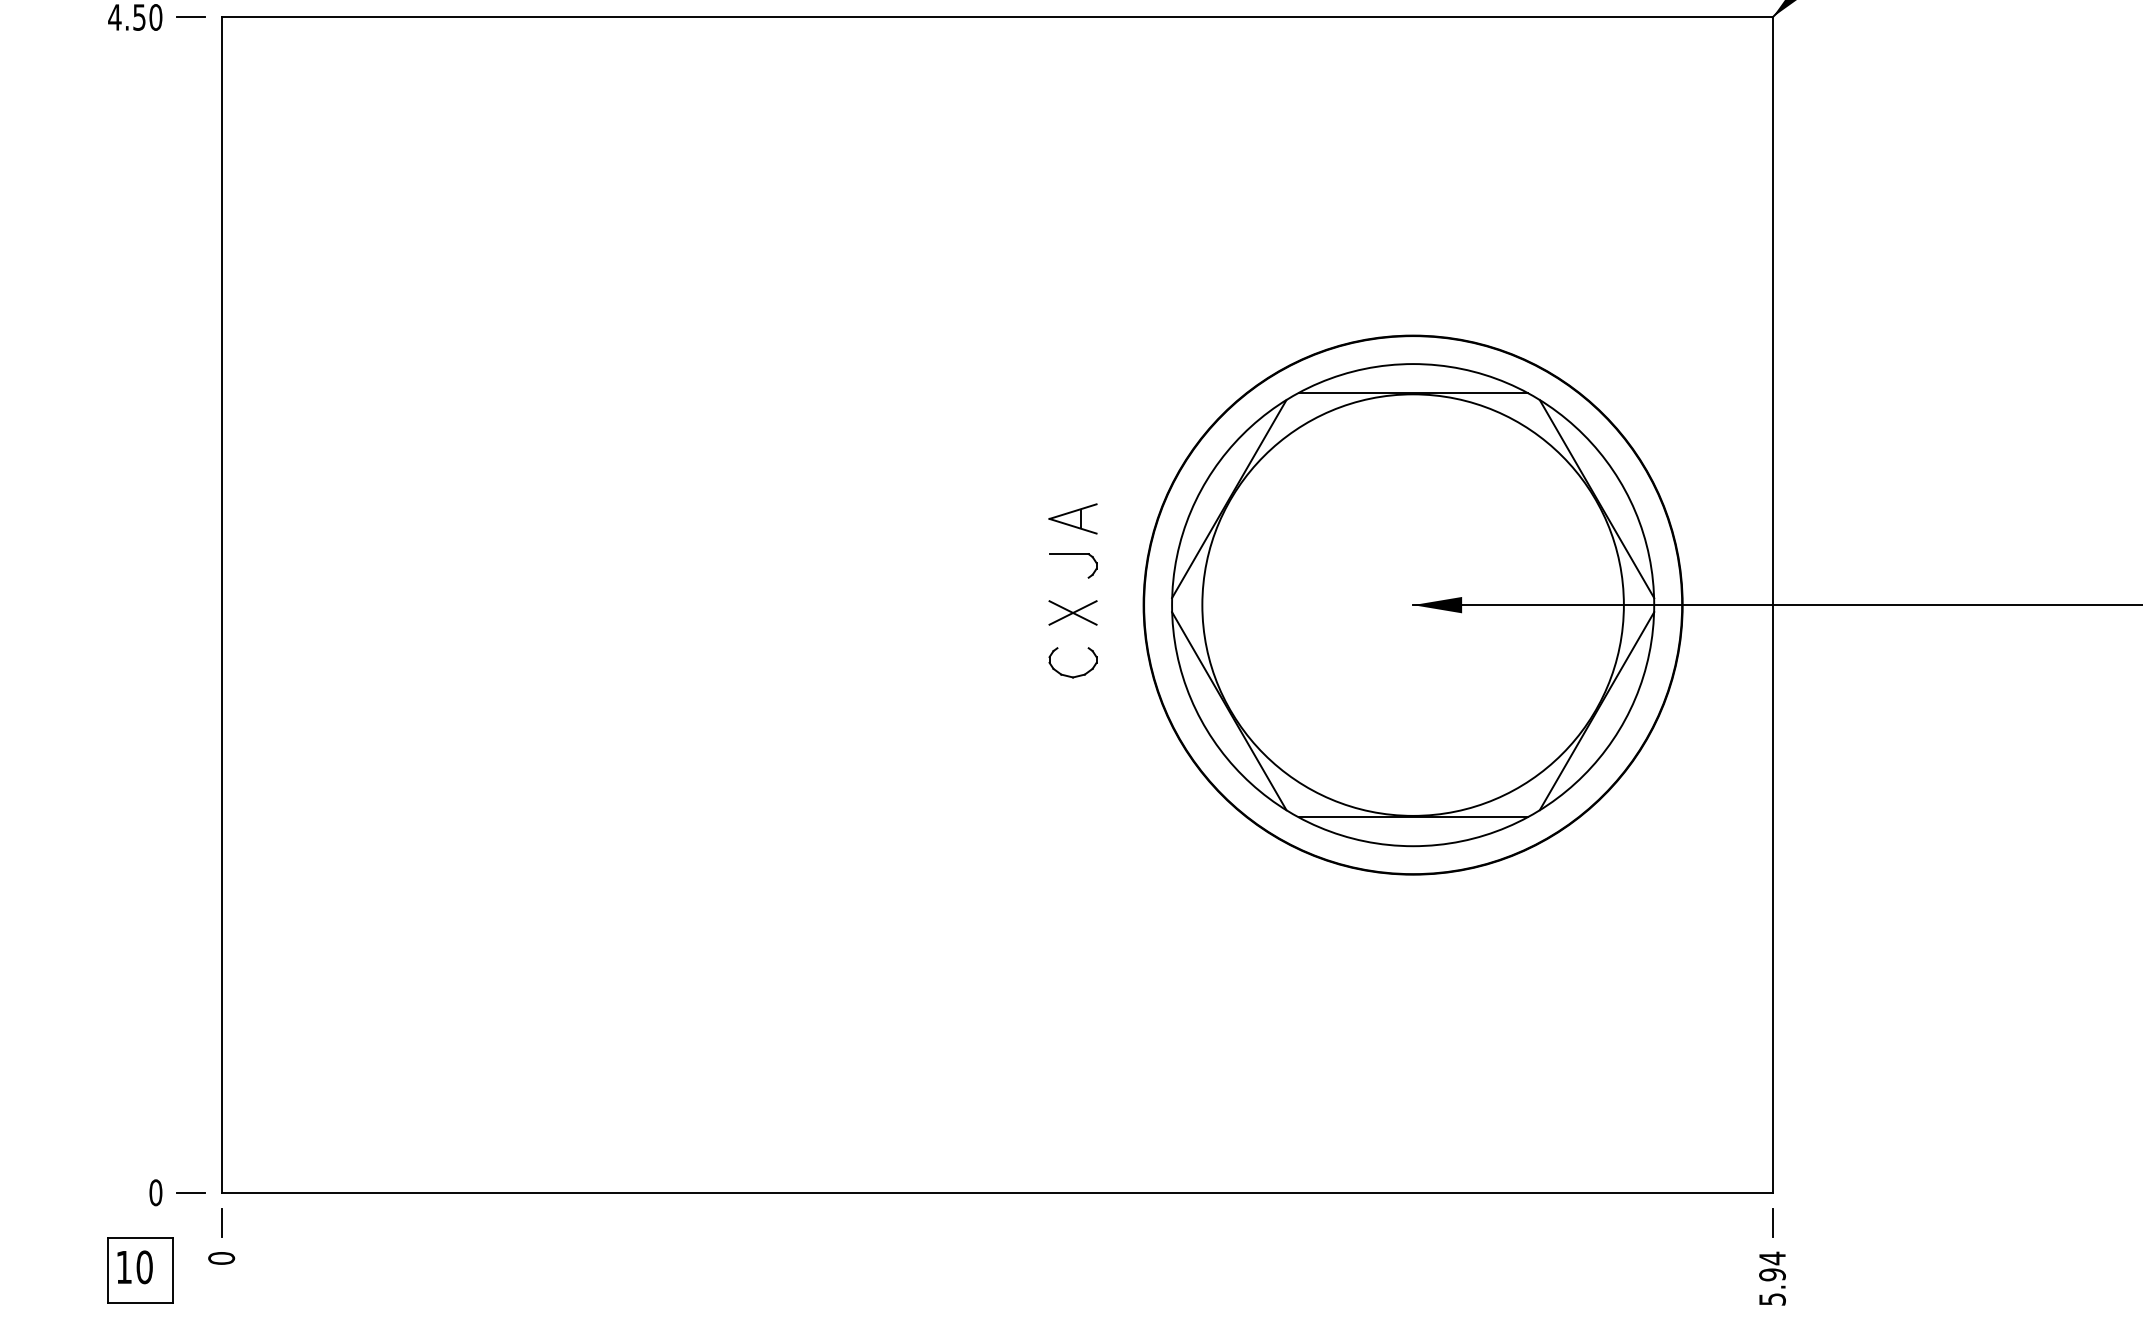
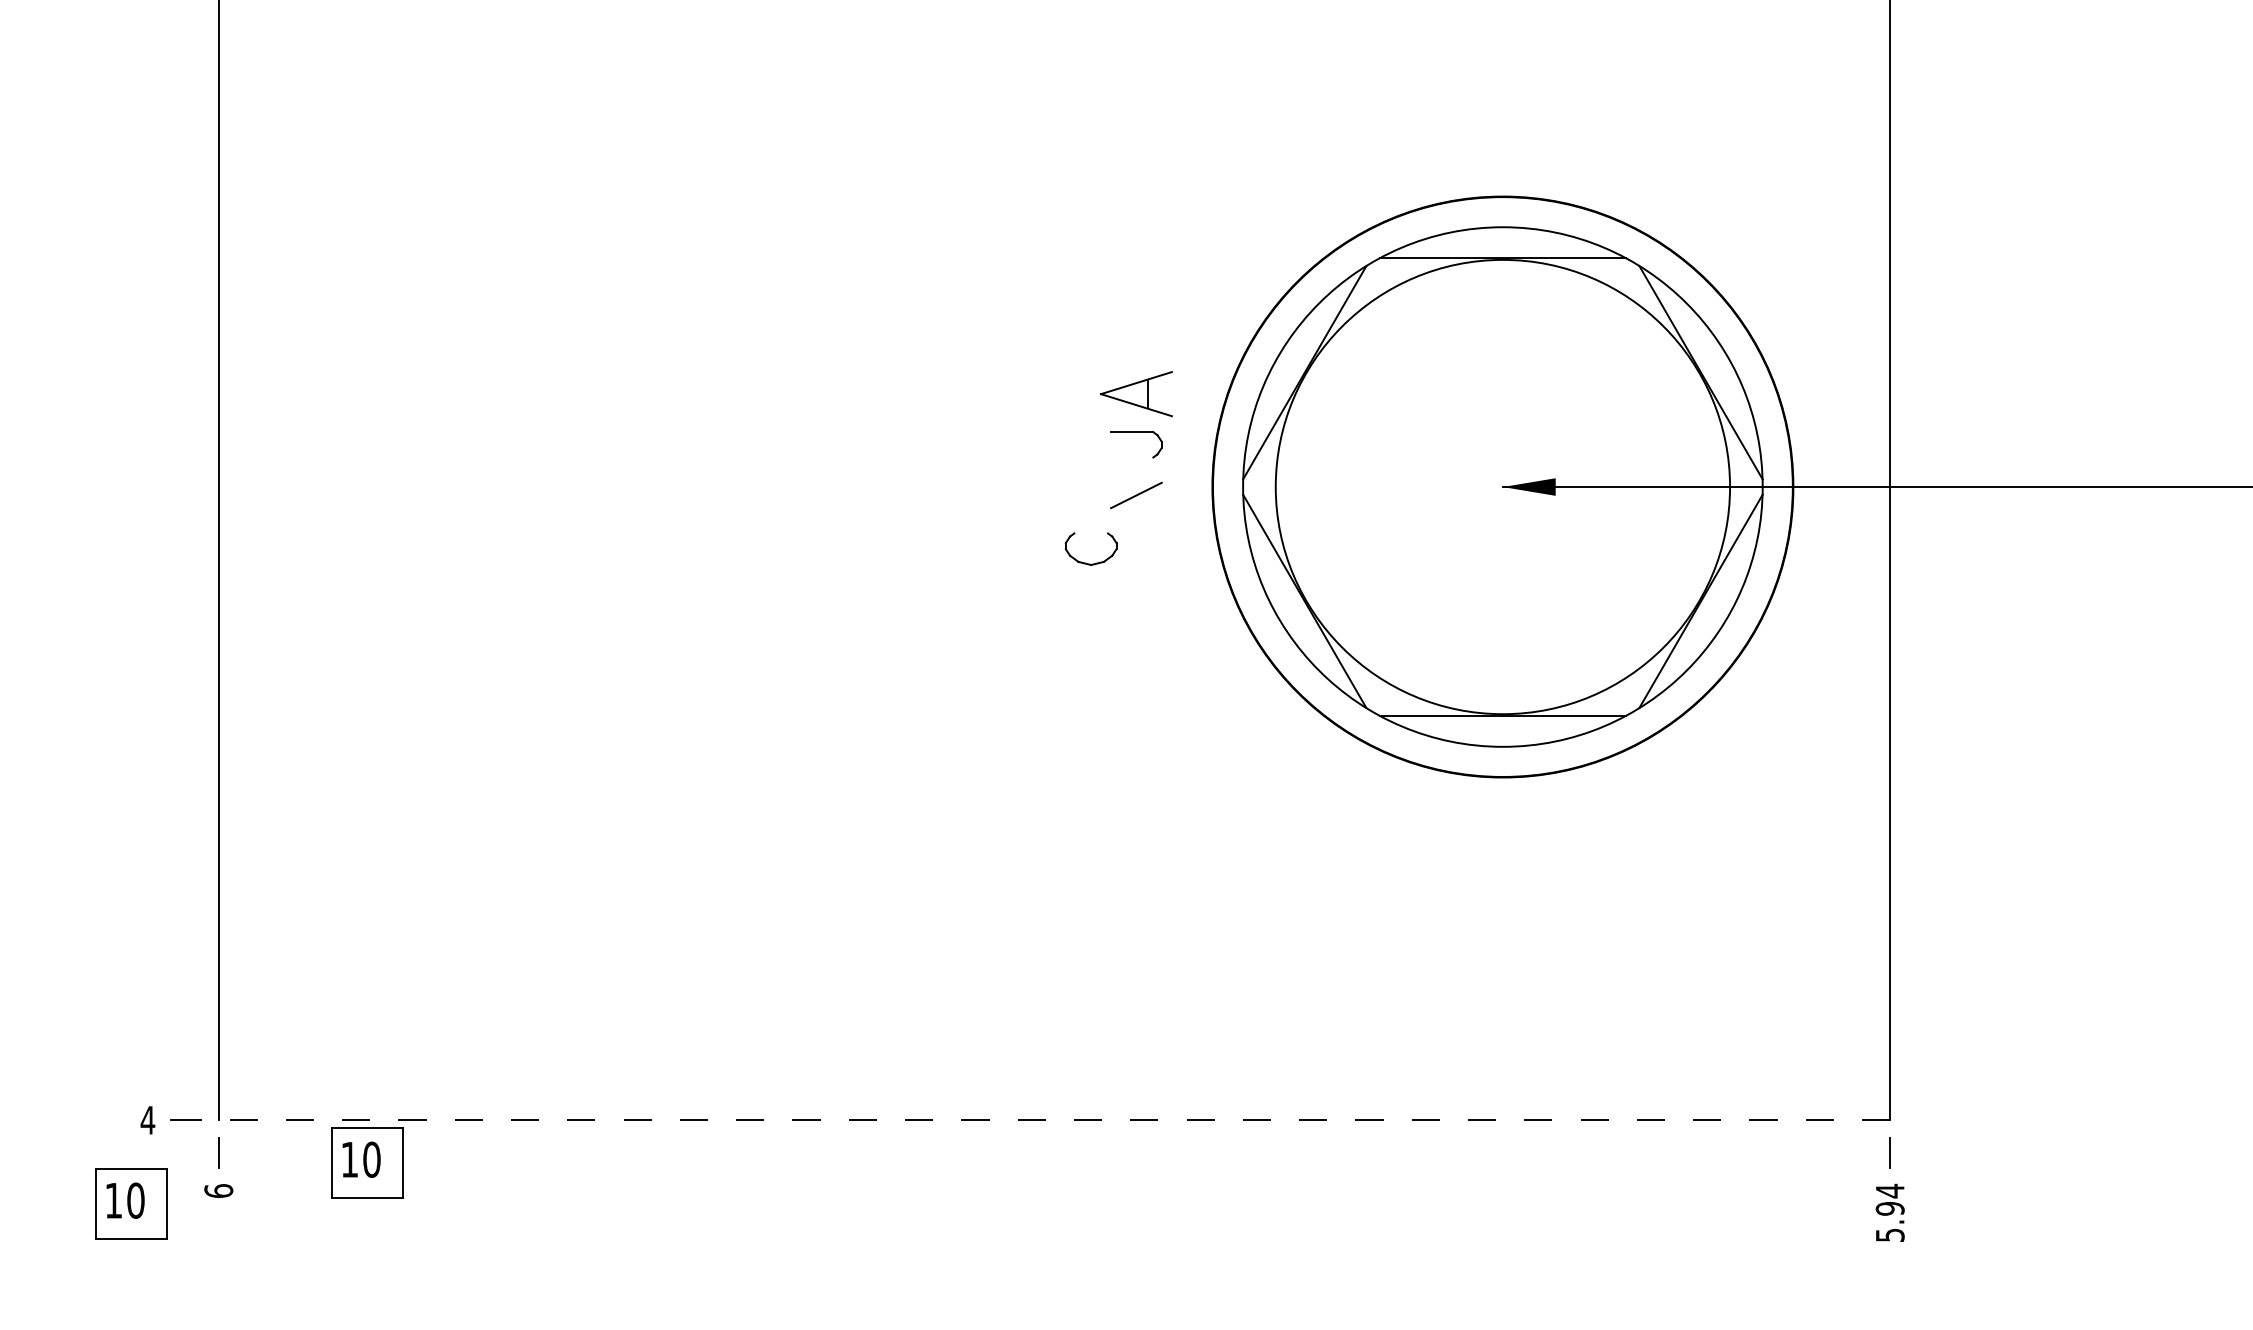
part: (1072, 518) -> (1135, 393), size x1.4
line: (1072, 612) -> (1135, 494), removed
part: (1070, 675) -> (1088, 562), moved
text: (155, 1192) -> (147, 1120), 0 -> 4
line: (996, 1192) -> (1053, 1120), solid -> dashed
part: (359, 1232) -> (367, 1163), added
text: (221, 1257) -> (218, 1190), 0 -> 6

